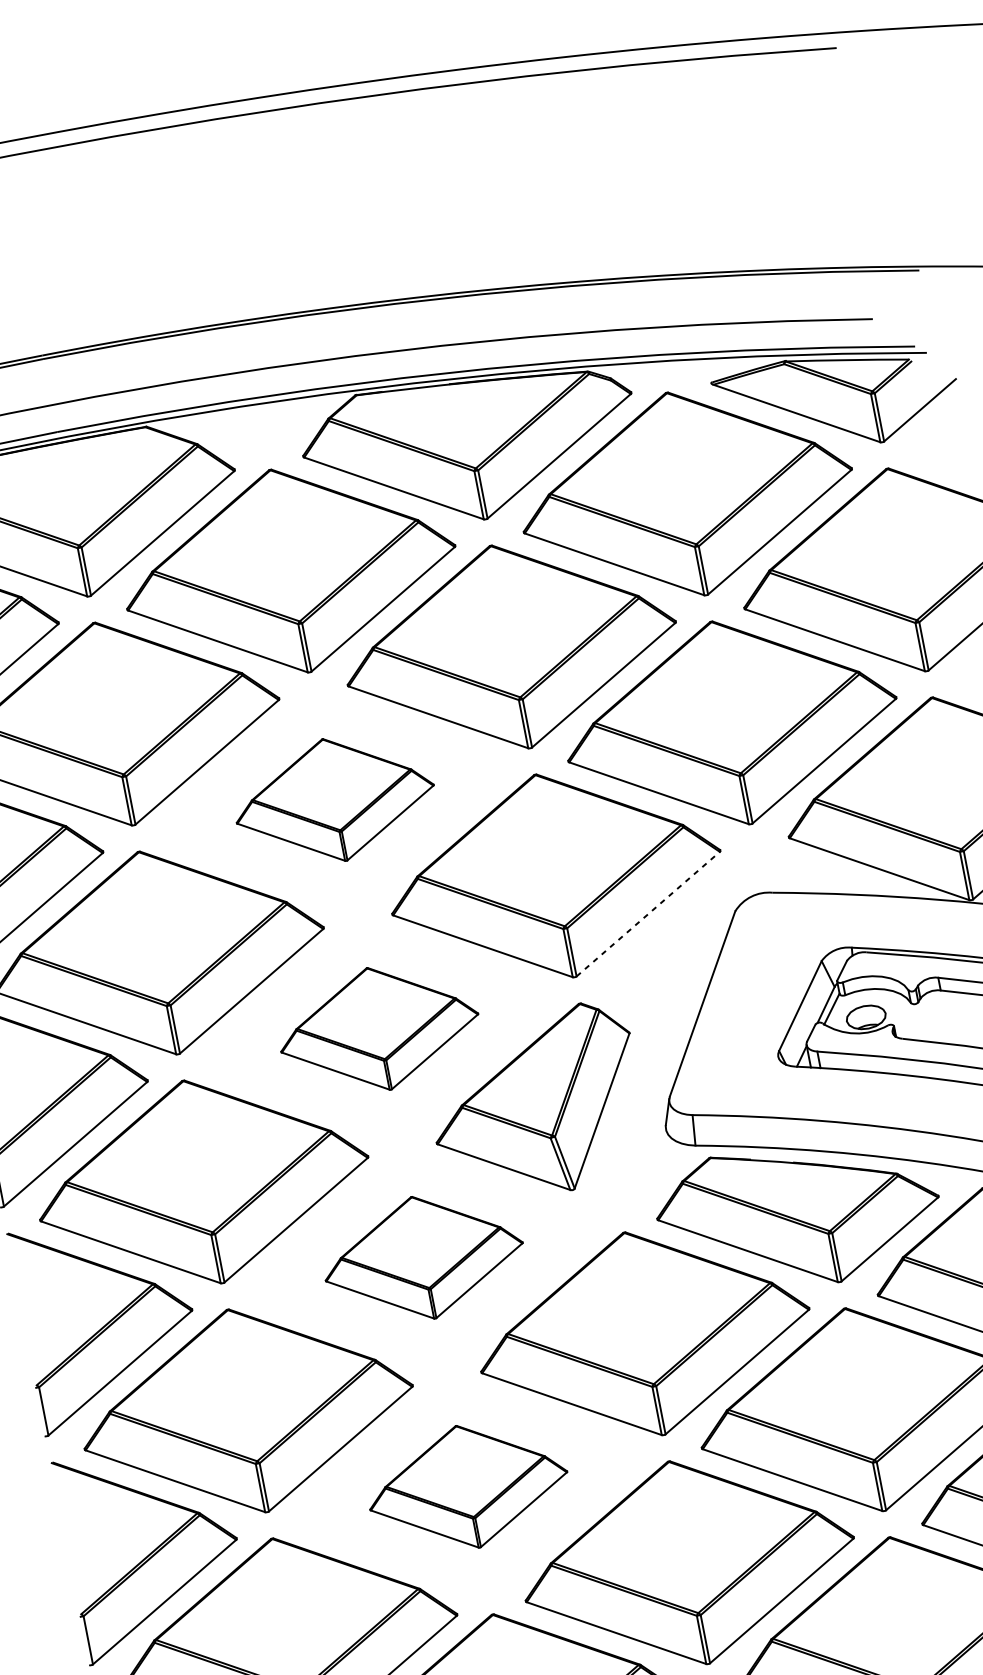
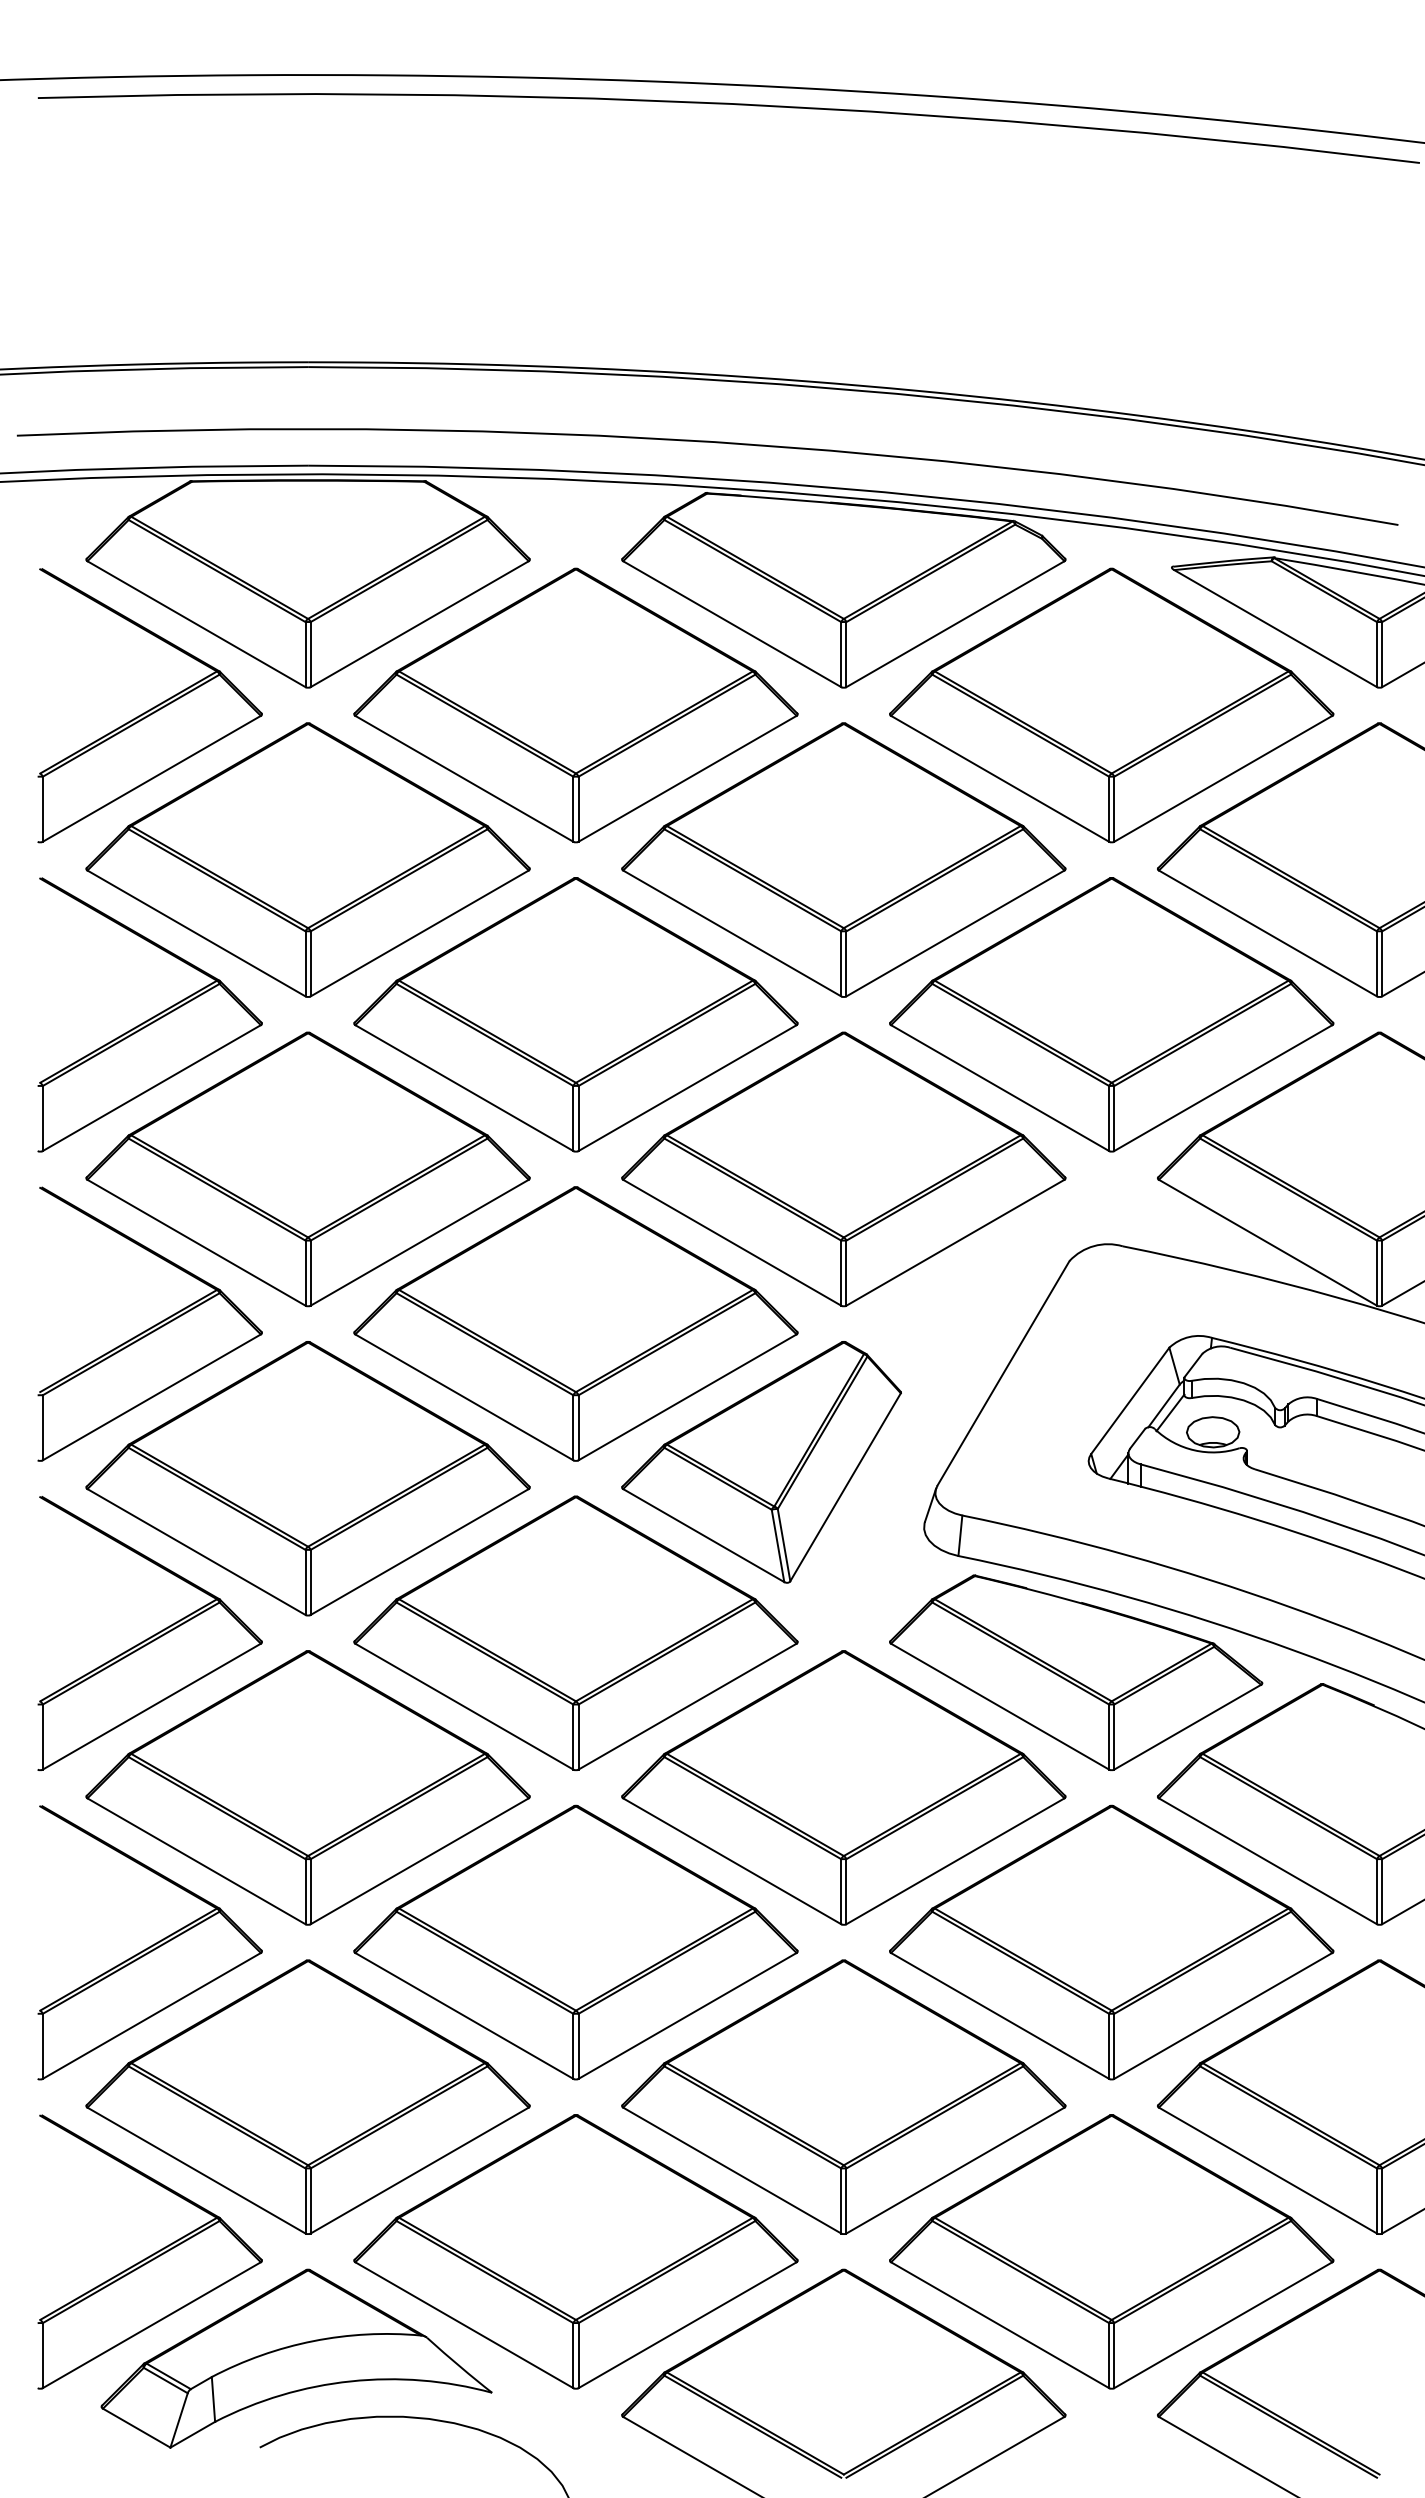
part: (334, 799) -> (575, 1014), size x1.67
line: (648, 913) -> (955, 1242), dashed -> solid
part: (378, 1028) -> (575, 1323), size x1.67
part: (423, 1257) -> (575, 1632), size x1.67
part: (467, 1486) -> (575, 1942), size x1.67

